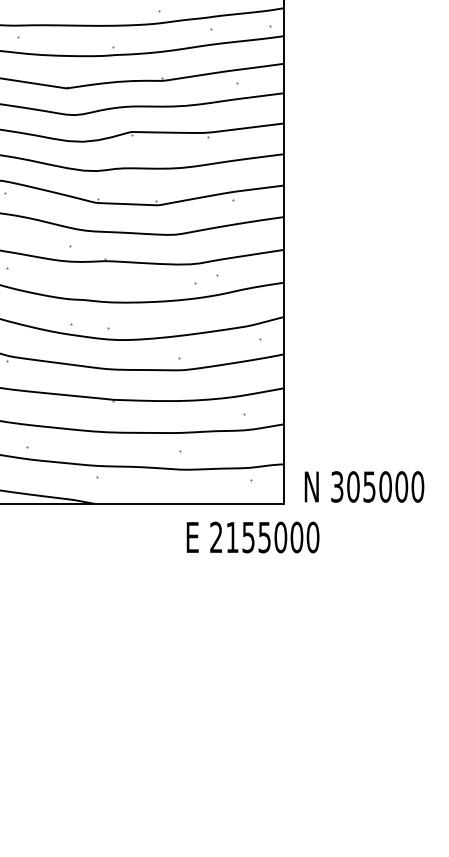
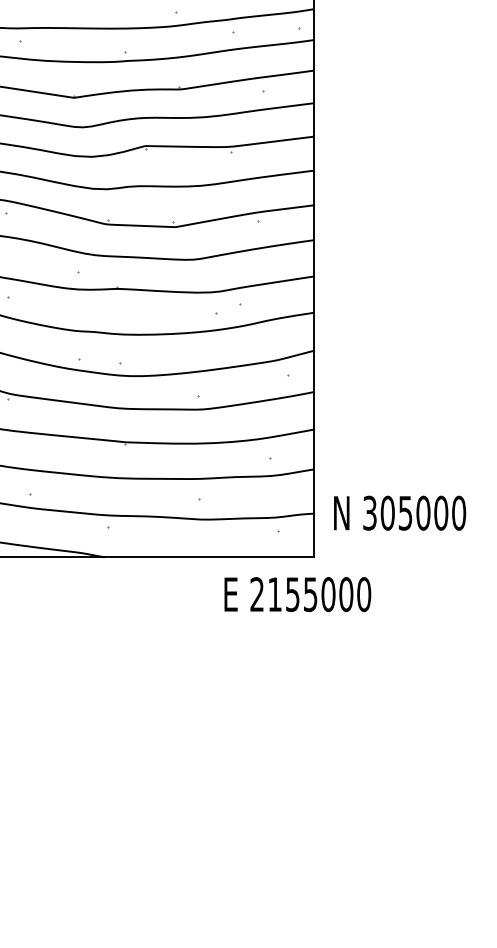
text: (364, 486) -> (400, 512), moved
text: (252, 537) -> (297, 594), moved

